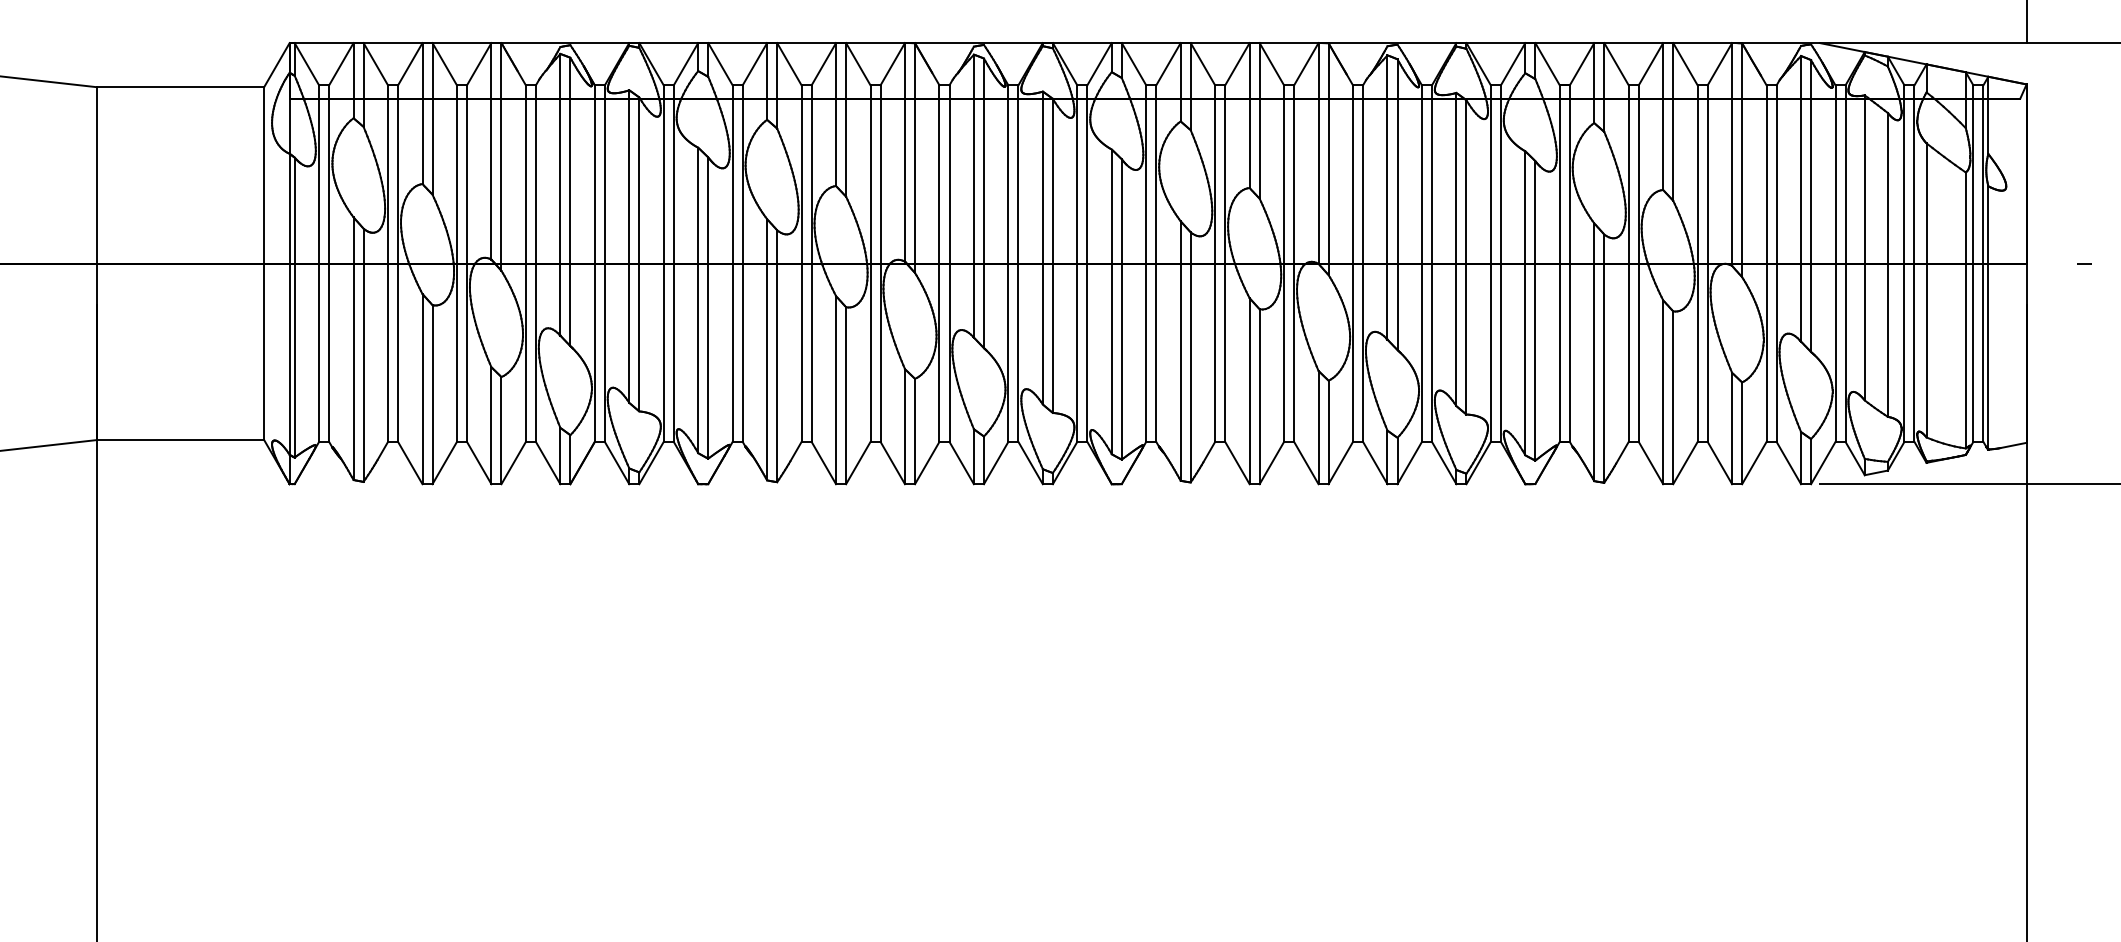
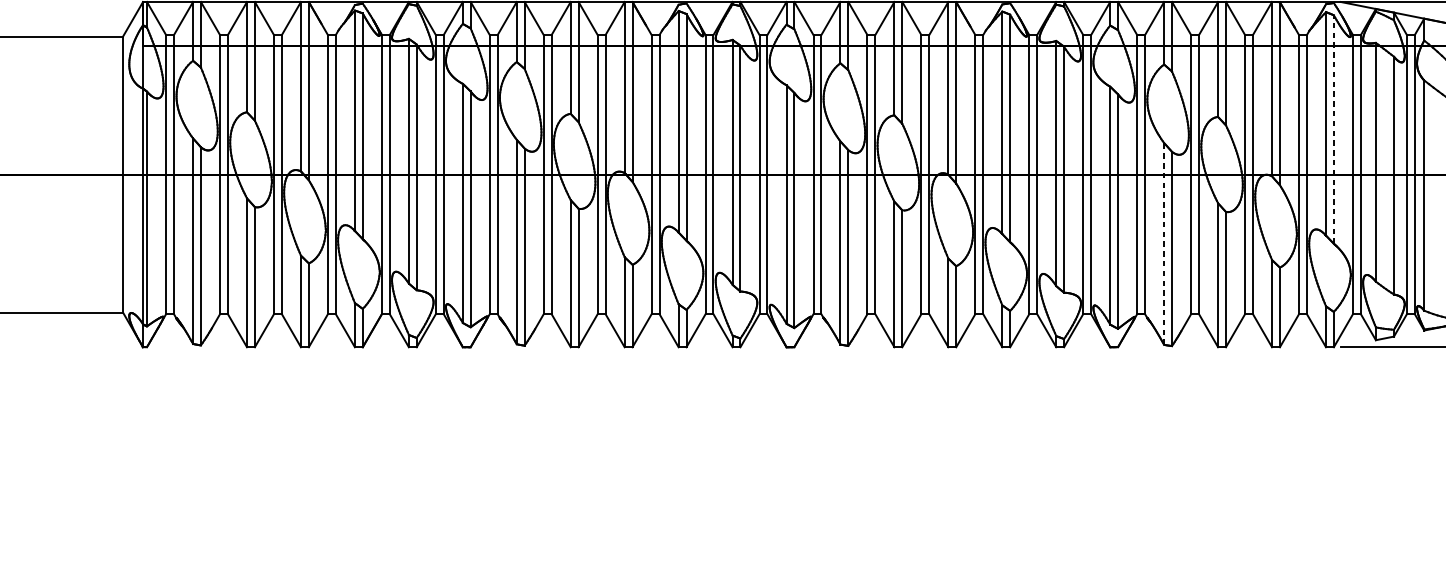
line: (1811, 206) -> (1334, 129), solid -> dashed
line: (1594, 352) -> (1164, 244), solid -> dashed

